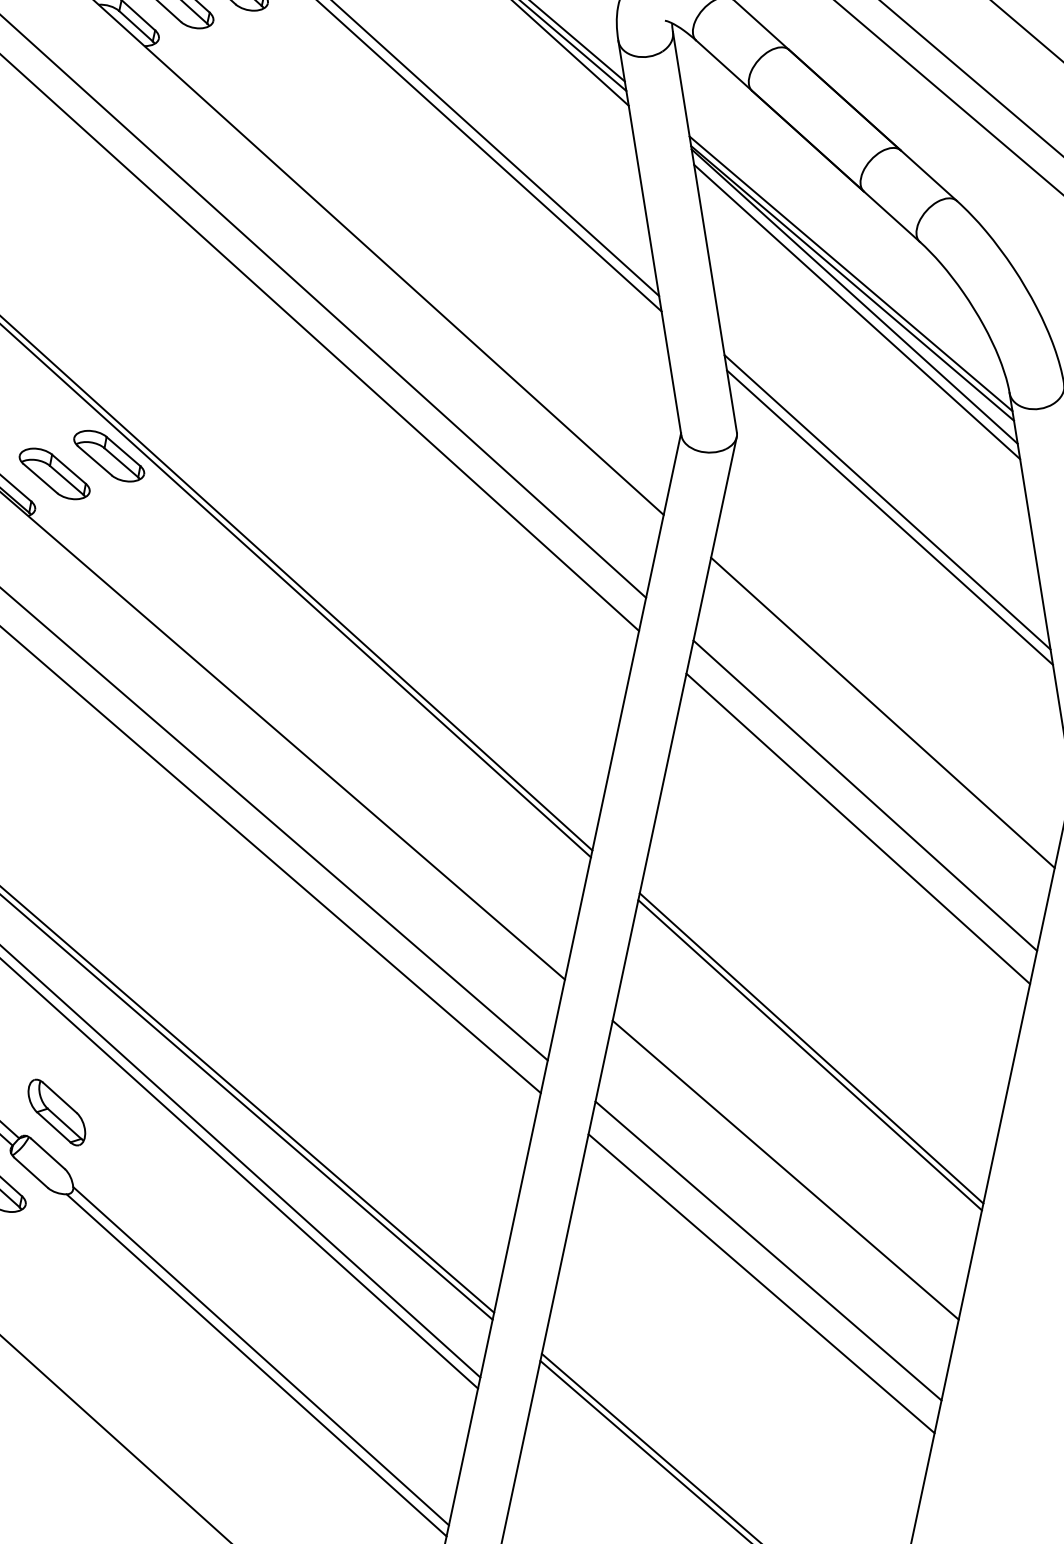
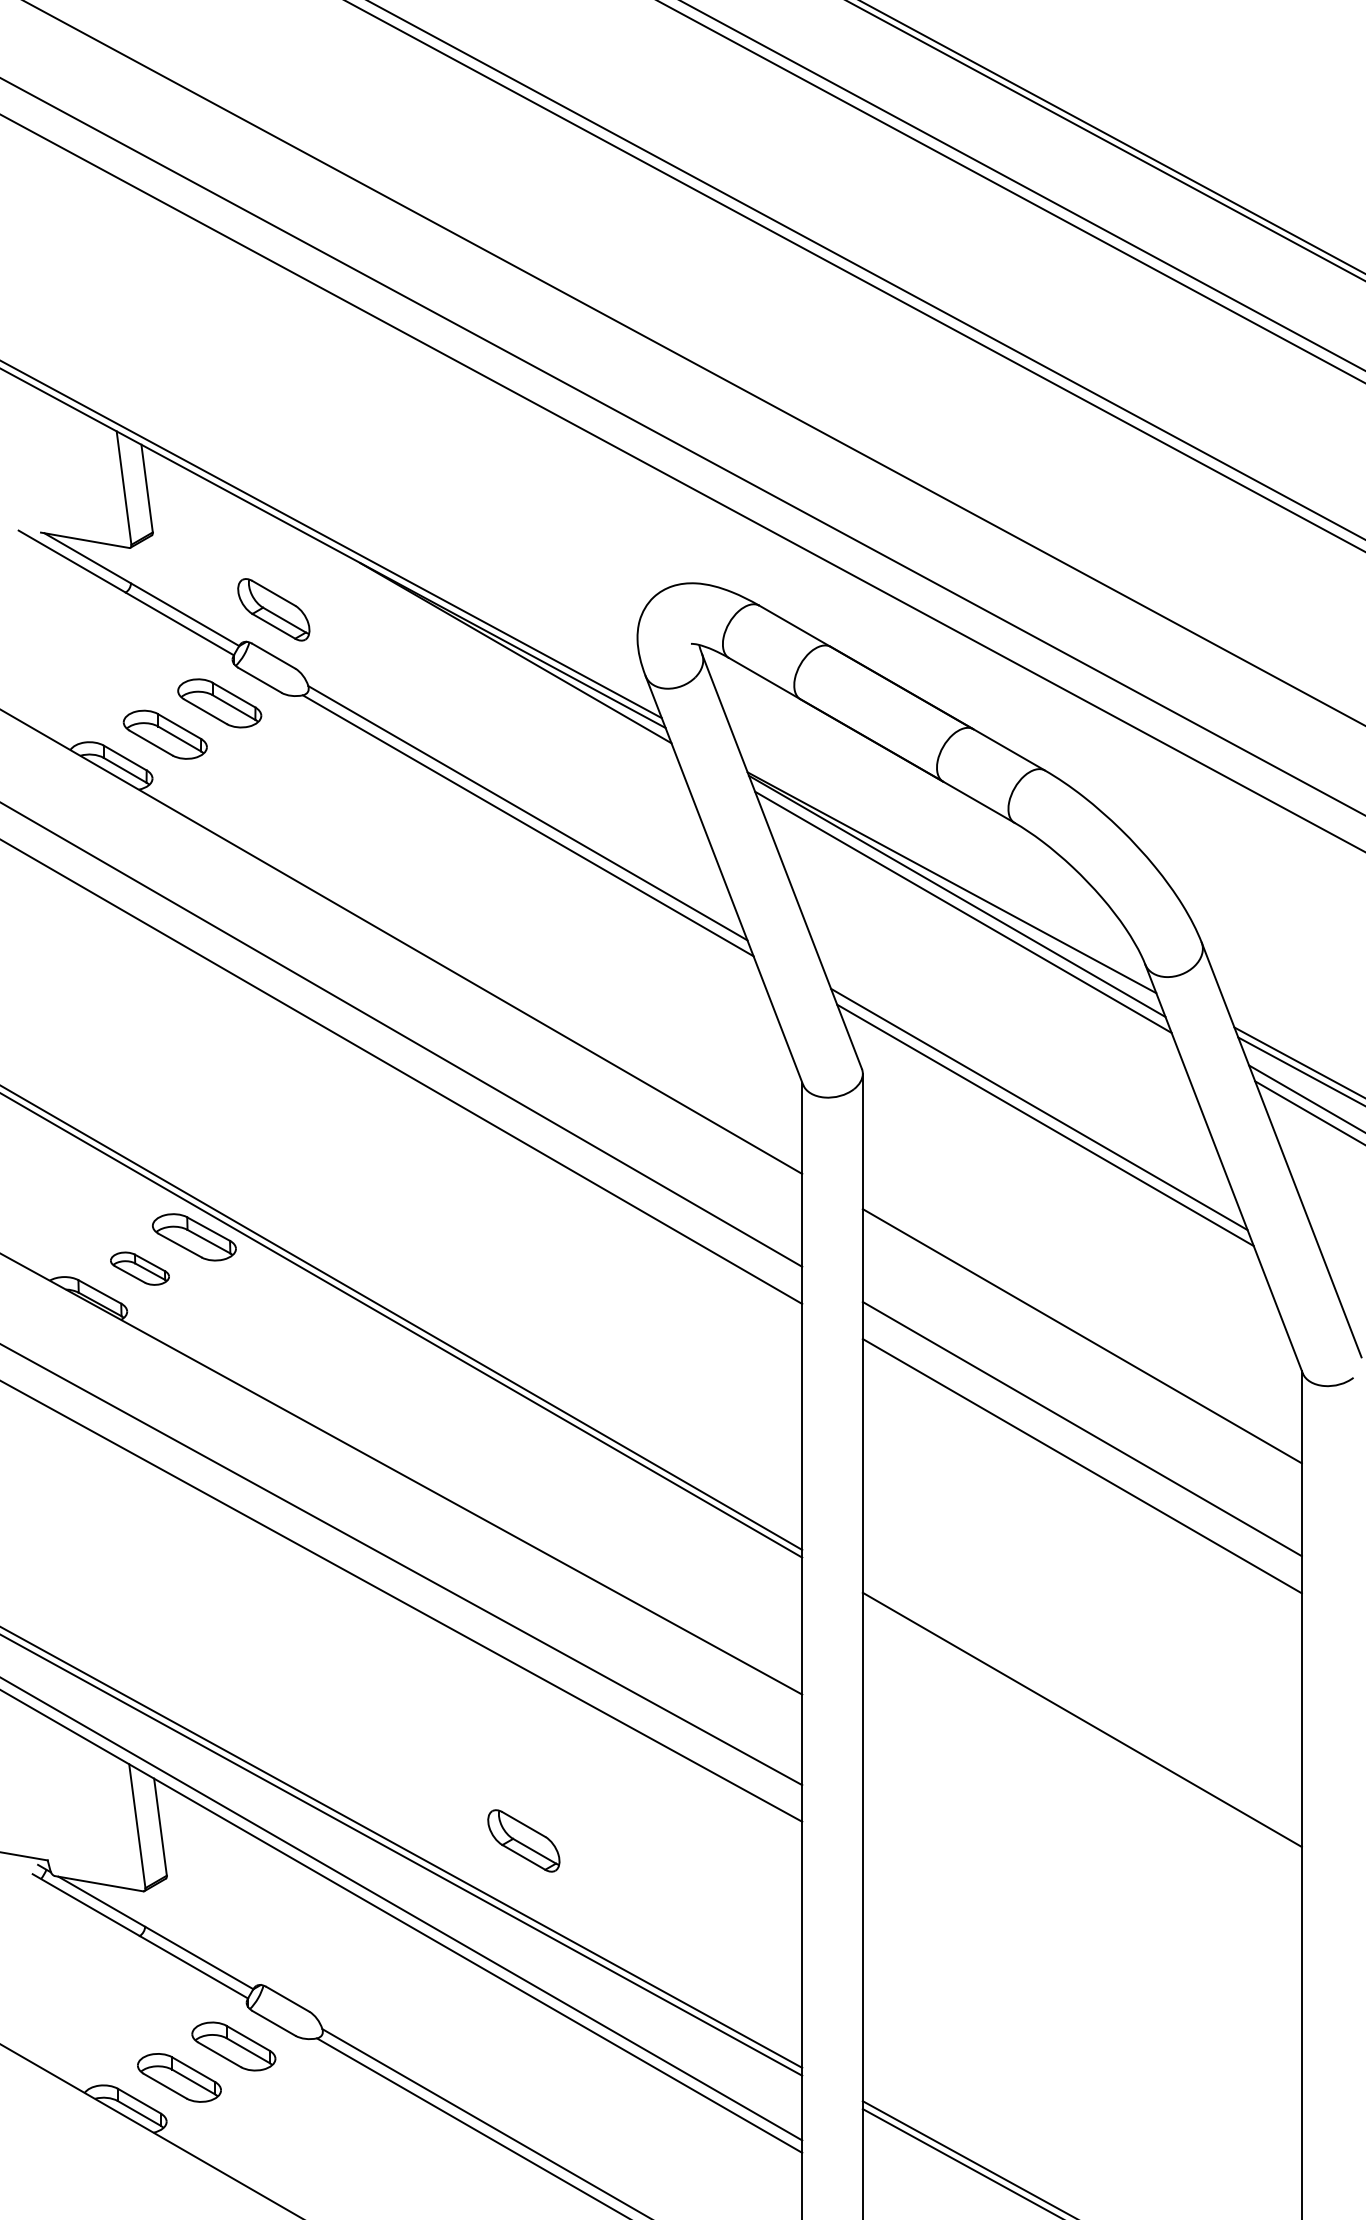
line: (850, 273) -> (947, 872), removed
part: (54, 473) -> (139, 1268), size x0.7
line: (810, 1048) -> (1081, 1712), removed
part: (56, 1112) -> (523, 1840), moved
line: (784, 1169) -> (1081, 1848), removed
line: (767, 1251) -> (1081, 1939), removed
line: (760, 1283) -> (1081, 1975), removed

